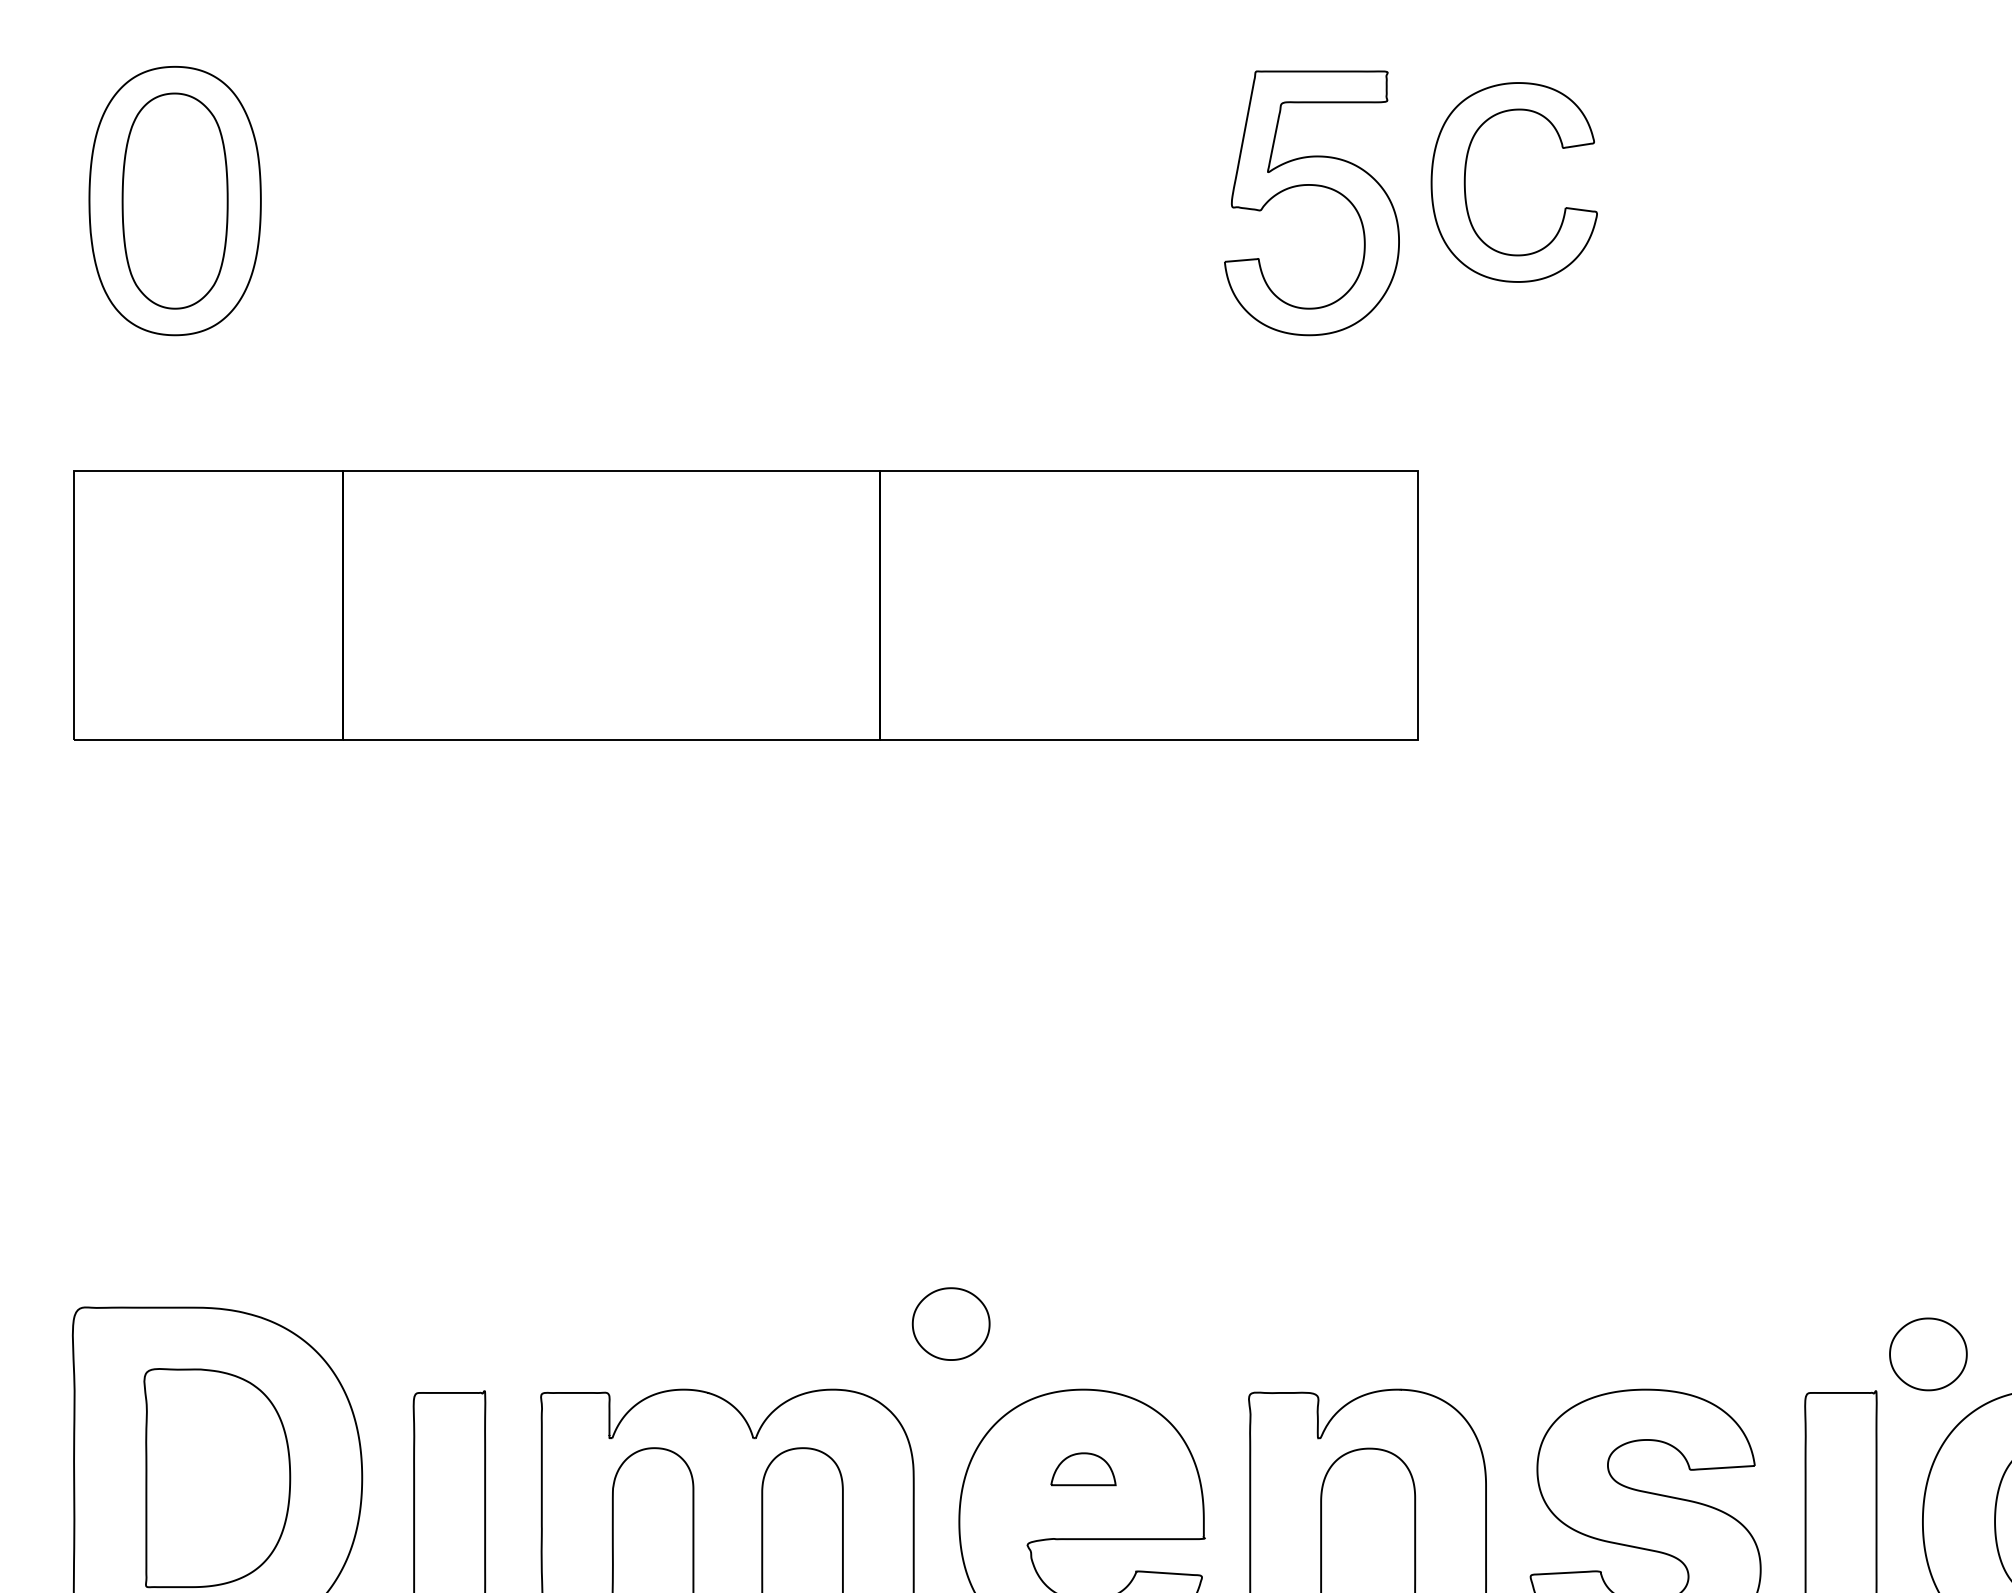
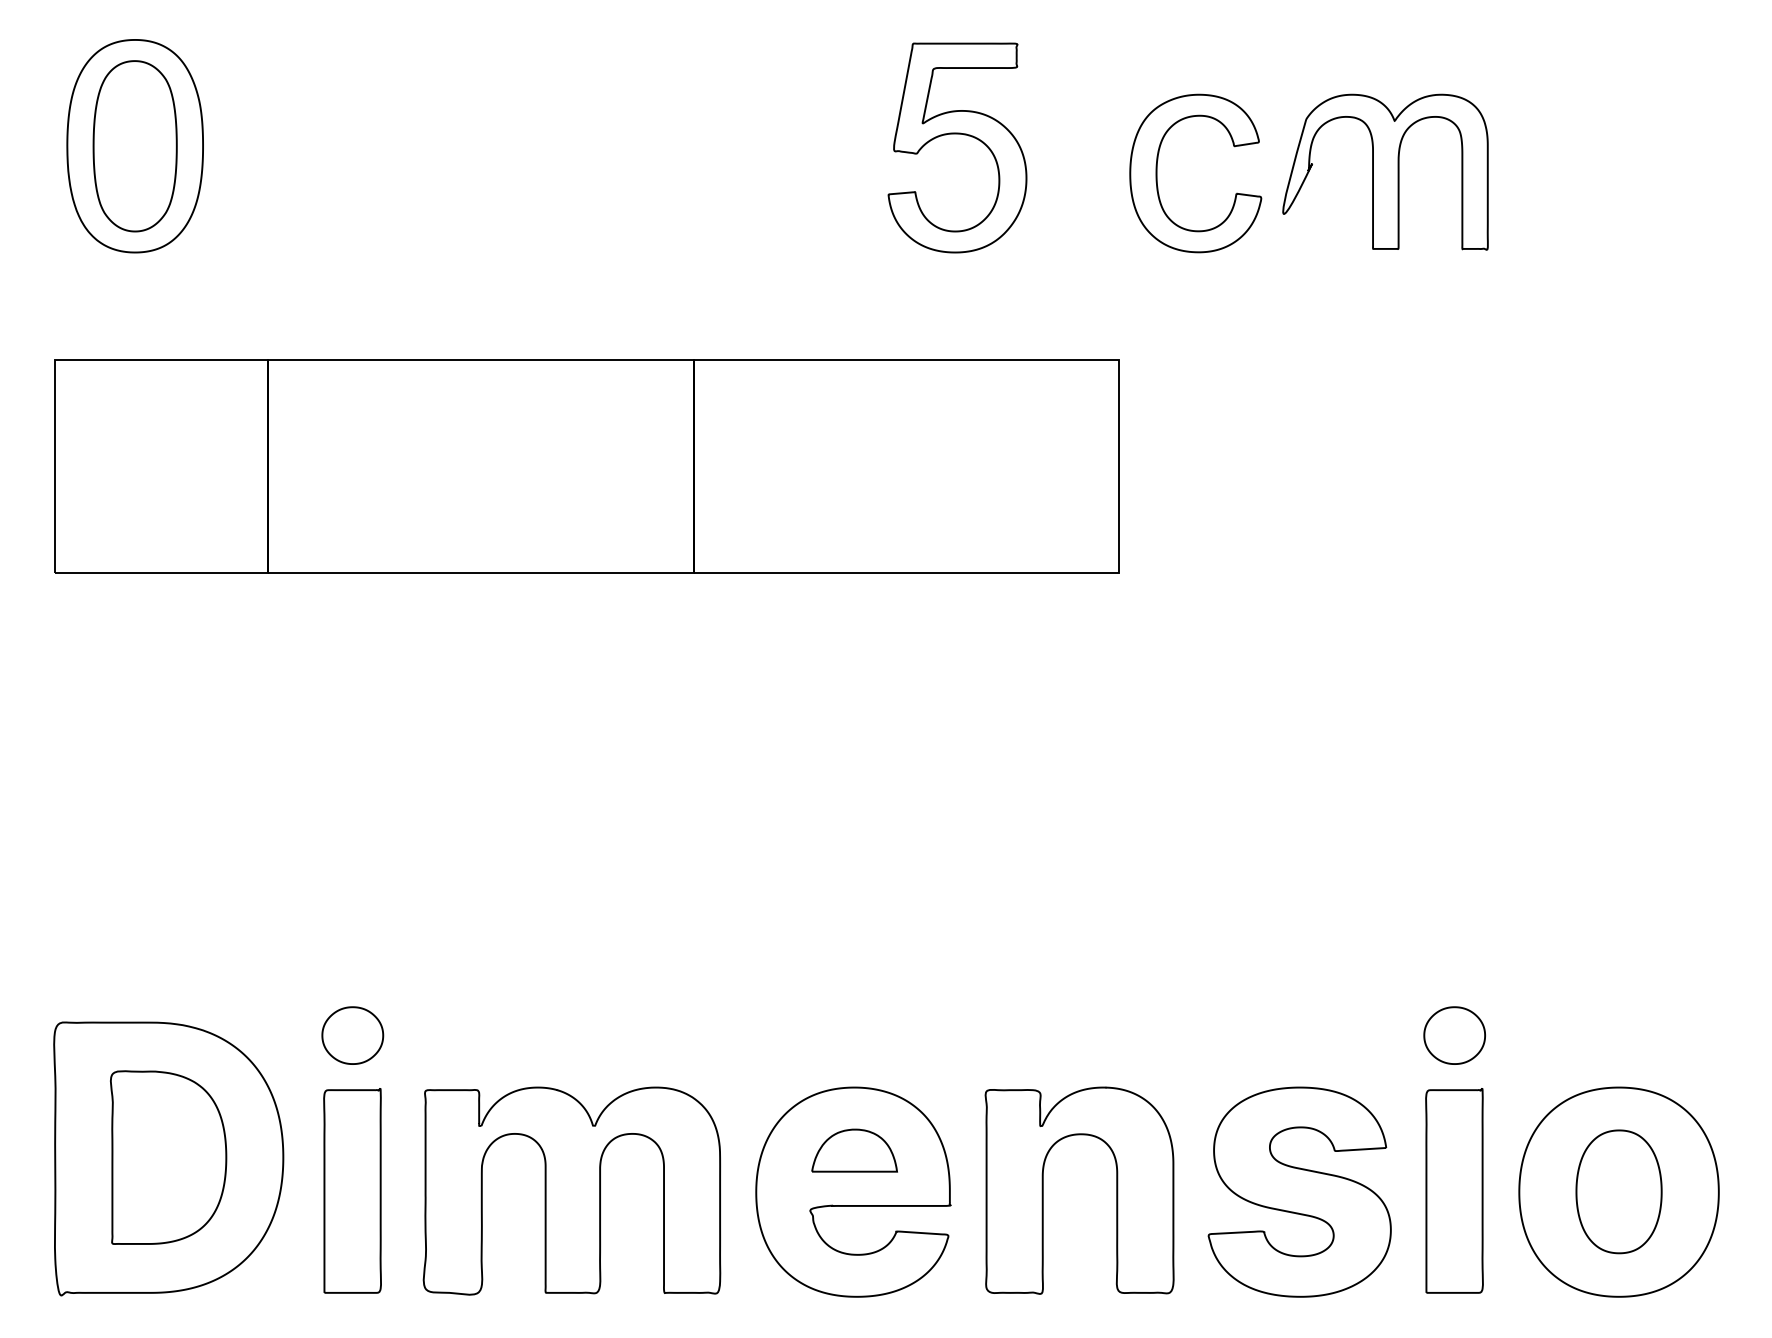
part: (1466, 182) -> (1157, 173), moved
part: (1311, 186) -> (957, 134), moved
part: (1753, 232) -> (1385, 171), added
part: (950, 1323) -> (352, 1035), moved
part: (1928, 1354) -> (1454, 1035), moved
part: (1083, 1469) -> (854, 1150), size x1.67

